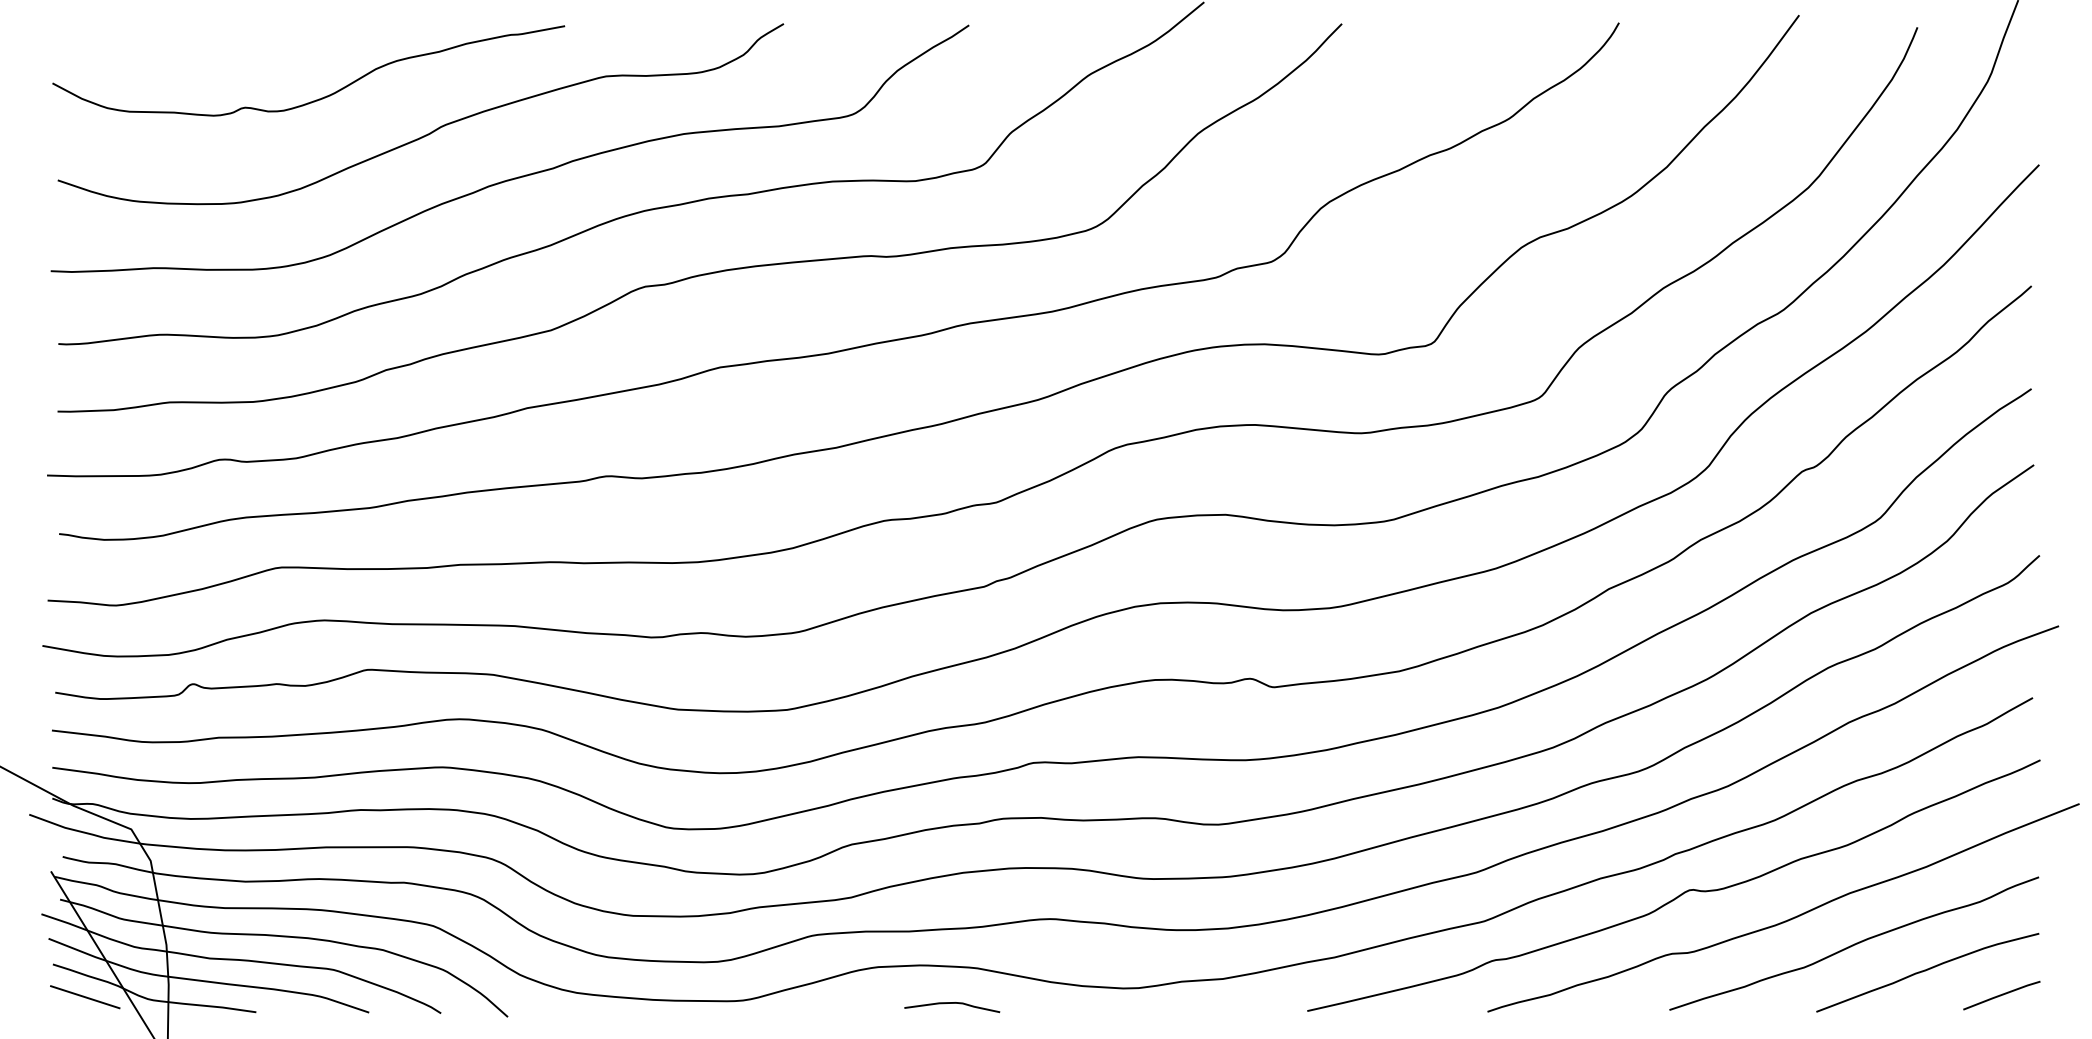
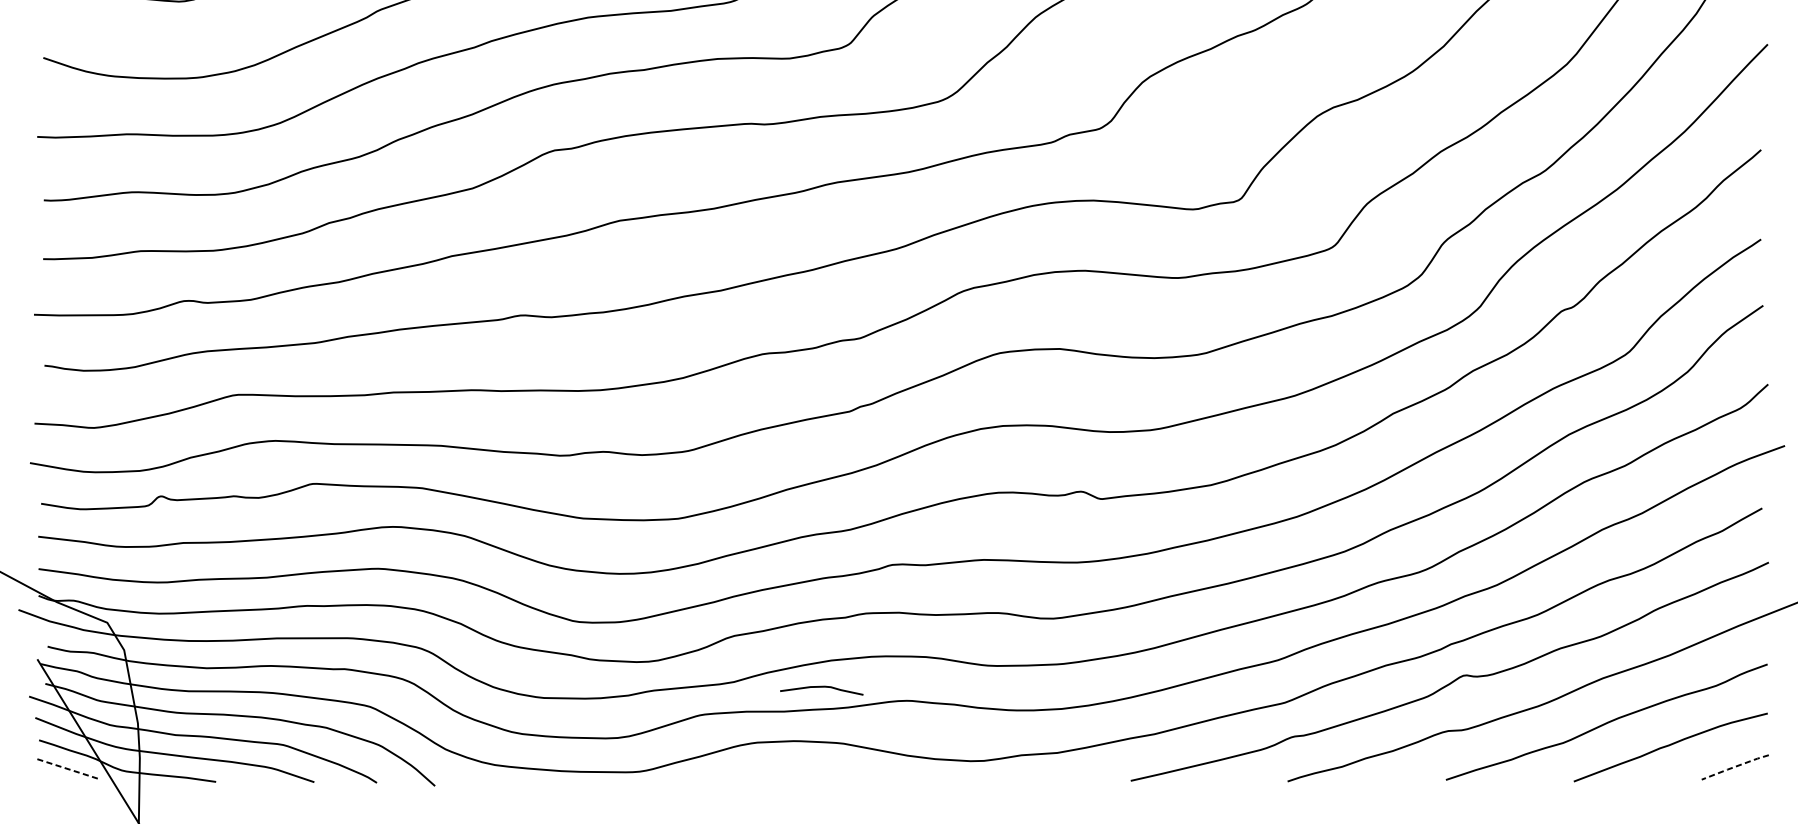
line: (2001, 995) -> (1734, 767), solid -> dashed
line: (85, 997) -> (67, 769), solid -> dashed
curve: (952, 1003) -> (822, 687), moved

